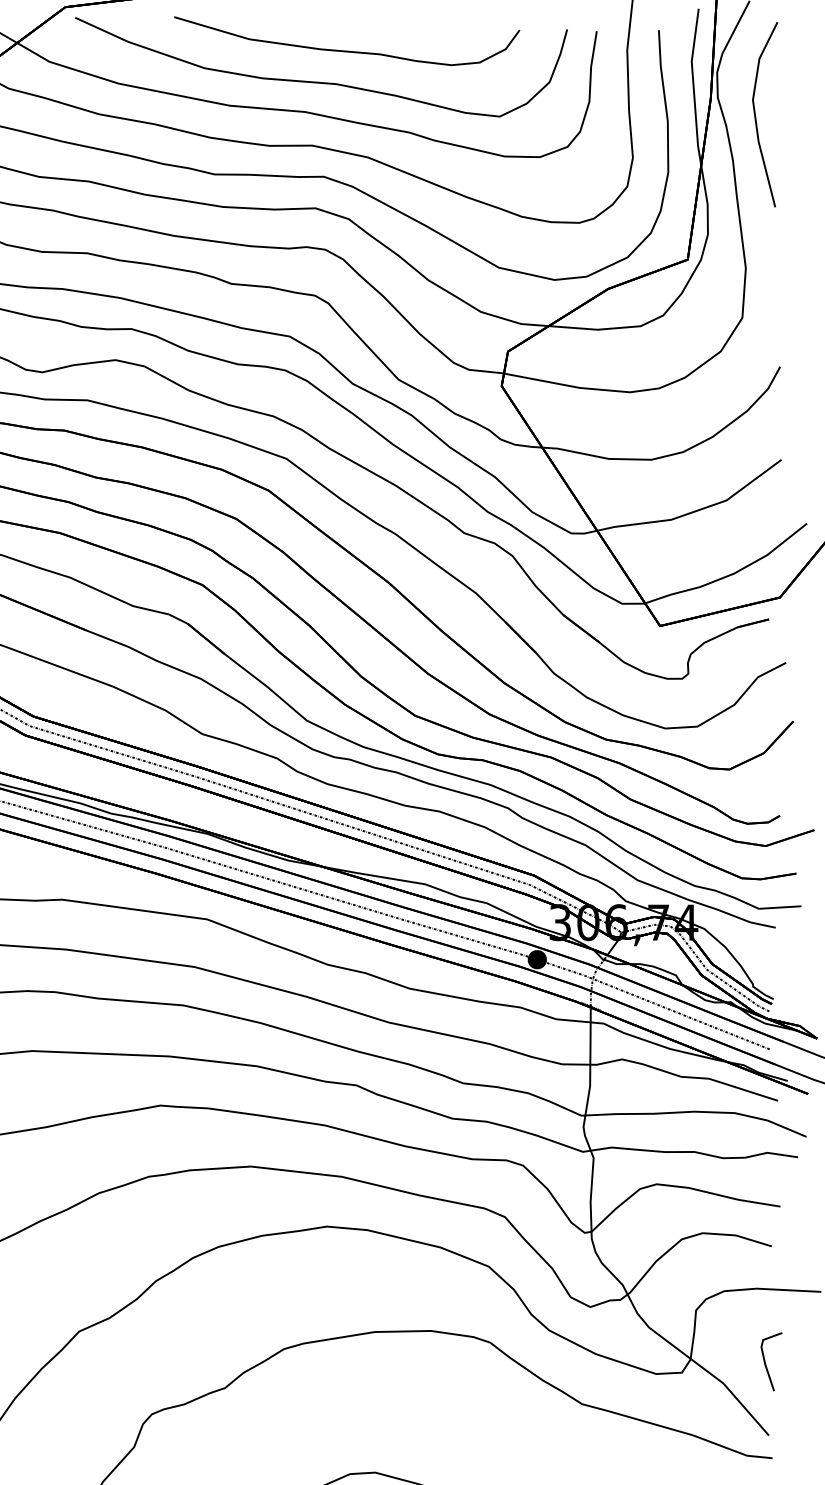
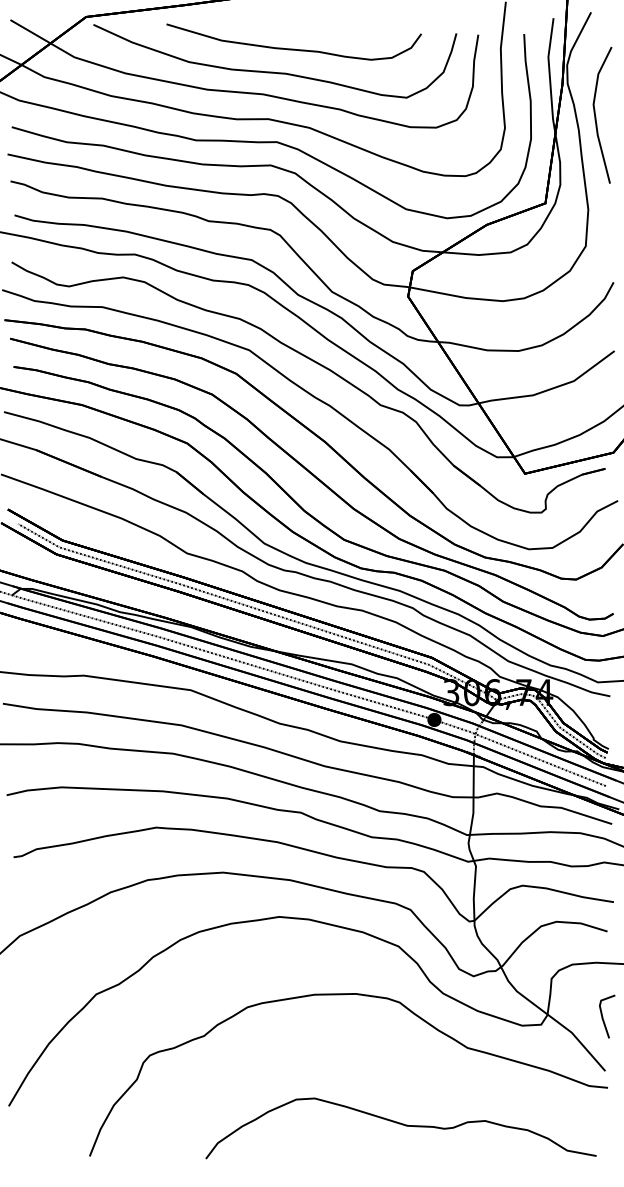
line: (756, 116) -> (596, 116), moved

